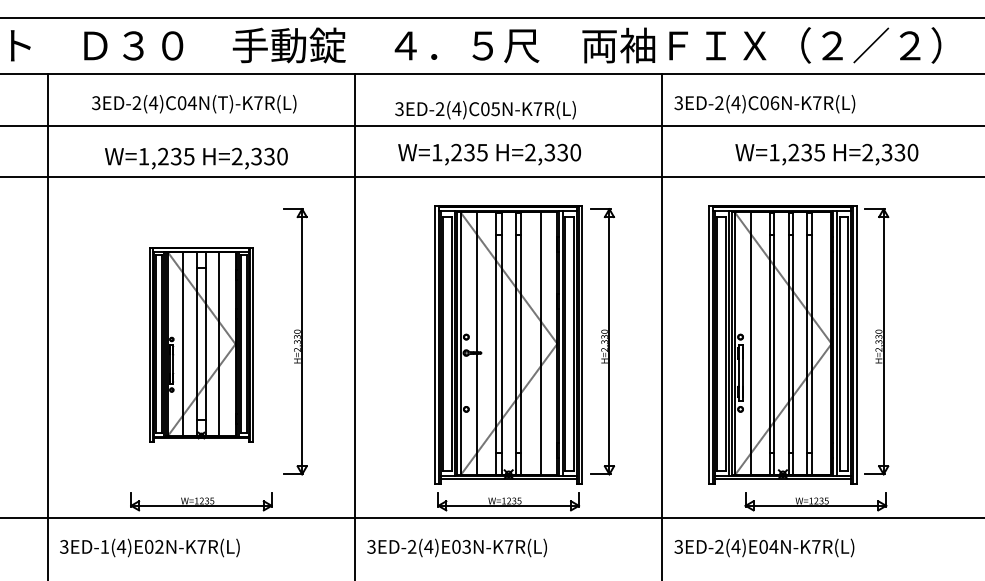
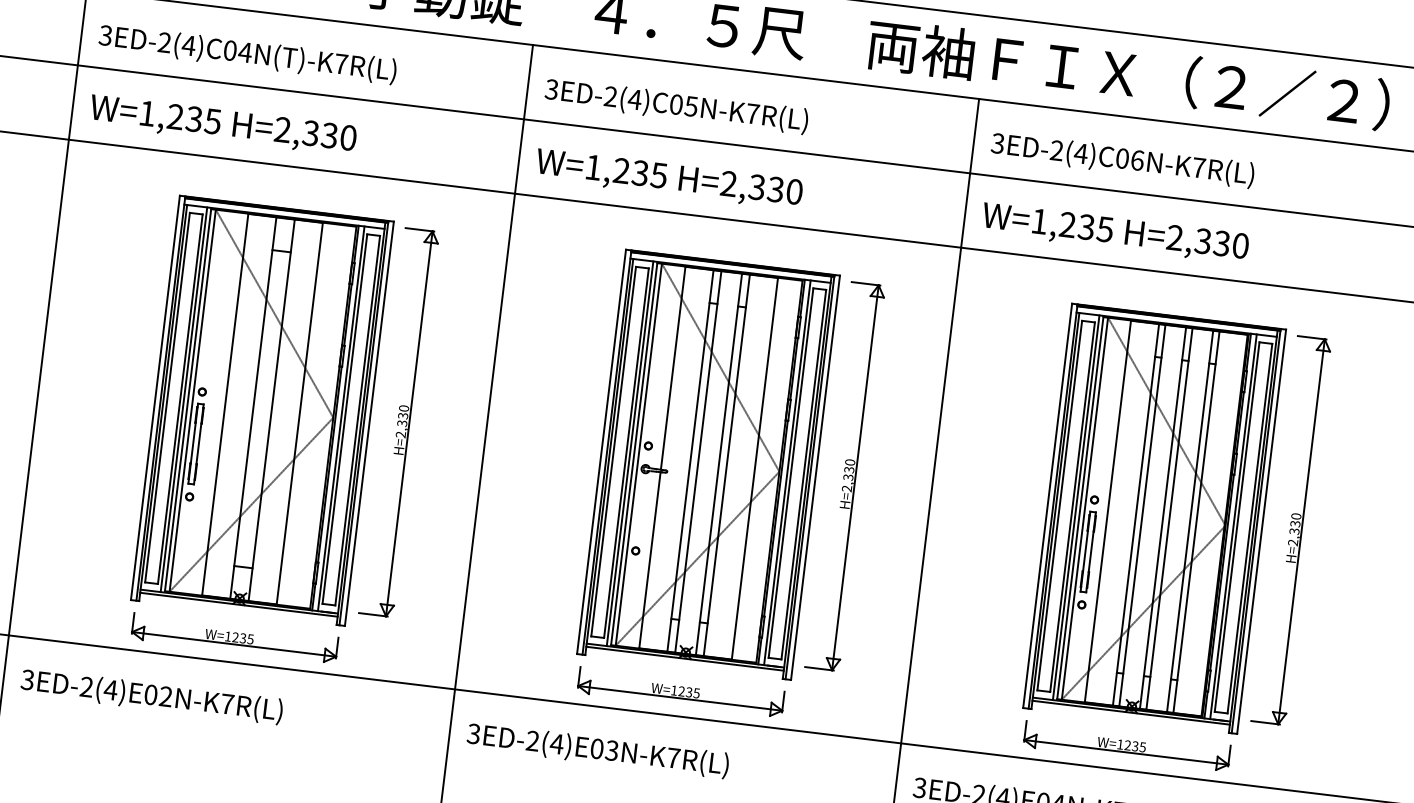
text: (194, 104) -> (248, 54), moved
text: (485, 110) -> (676, 106), moved
text: (489, 154) -> (669, 179), moved
text: (826, 154) -> (1114, 233), moved
text: (196, 158) -> (223, 125), moved
part: (201, 344) -> (262, 410), size x1.43
part: (798, 344) -> (1177, 520), moved
text: (104, 546) -> (86, 686), 3ED-1(4)E02N-K7R(L) -> 3ED-2(4)E02N-K7R(L)

